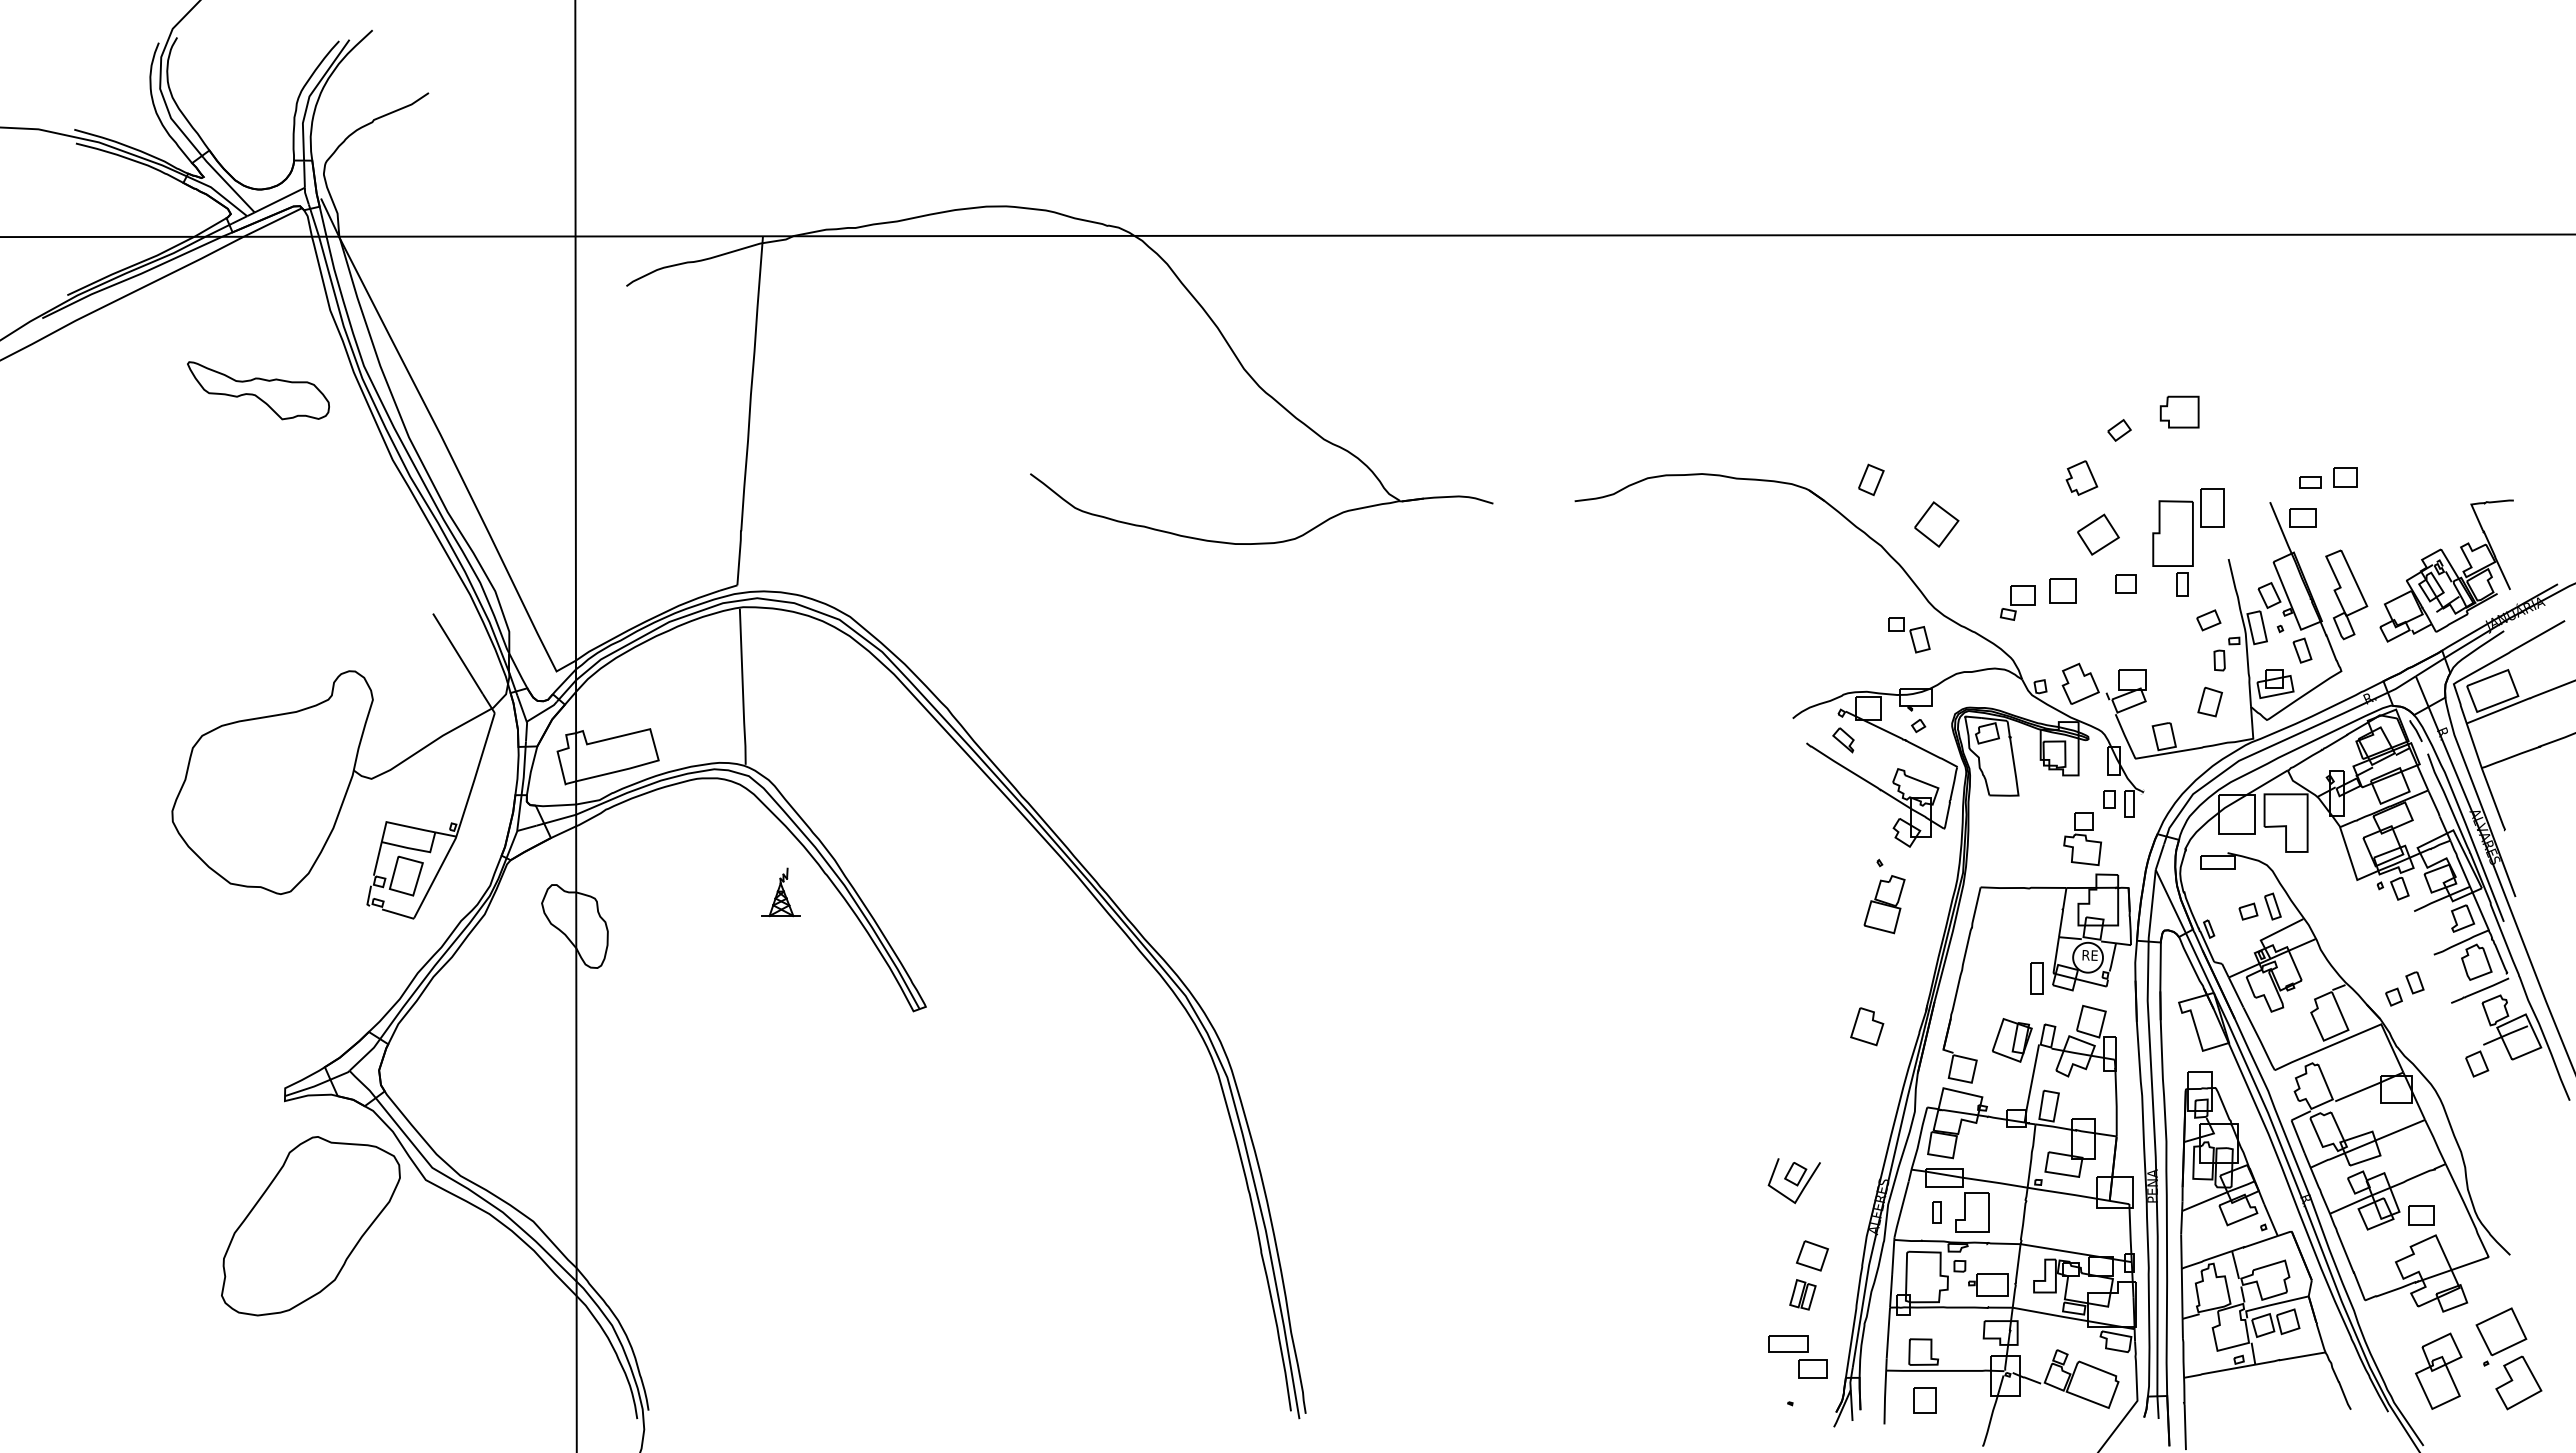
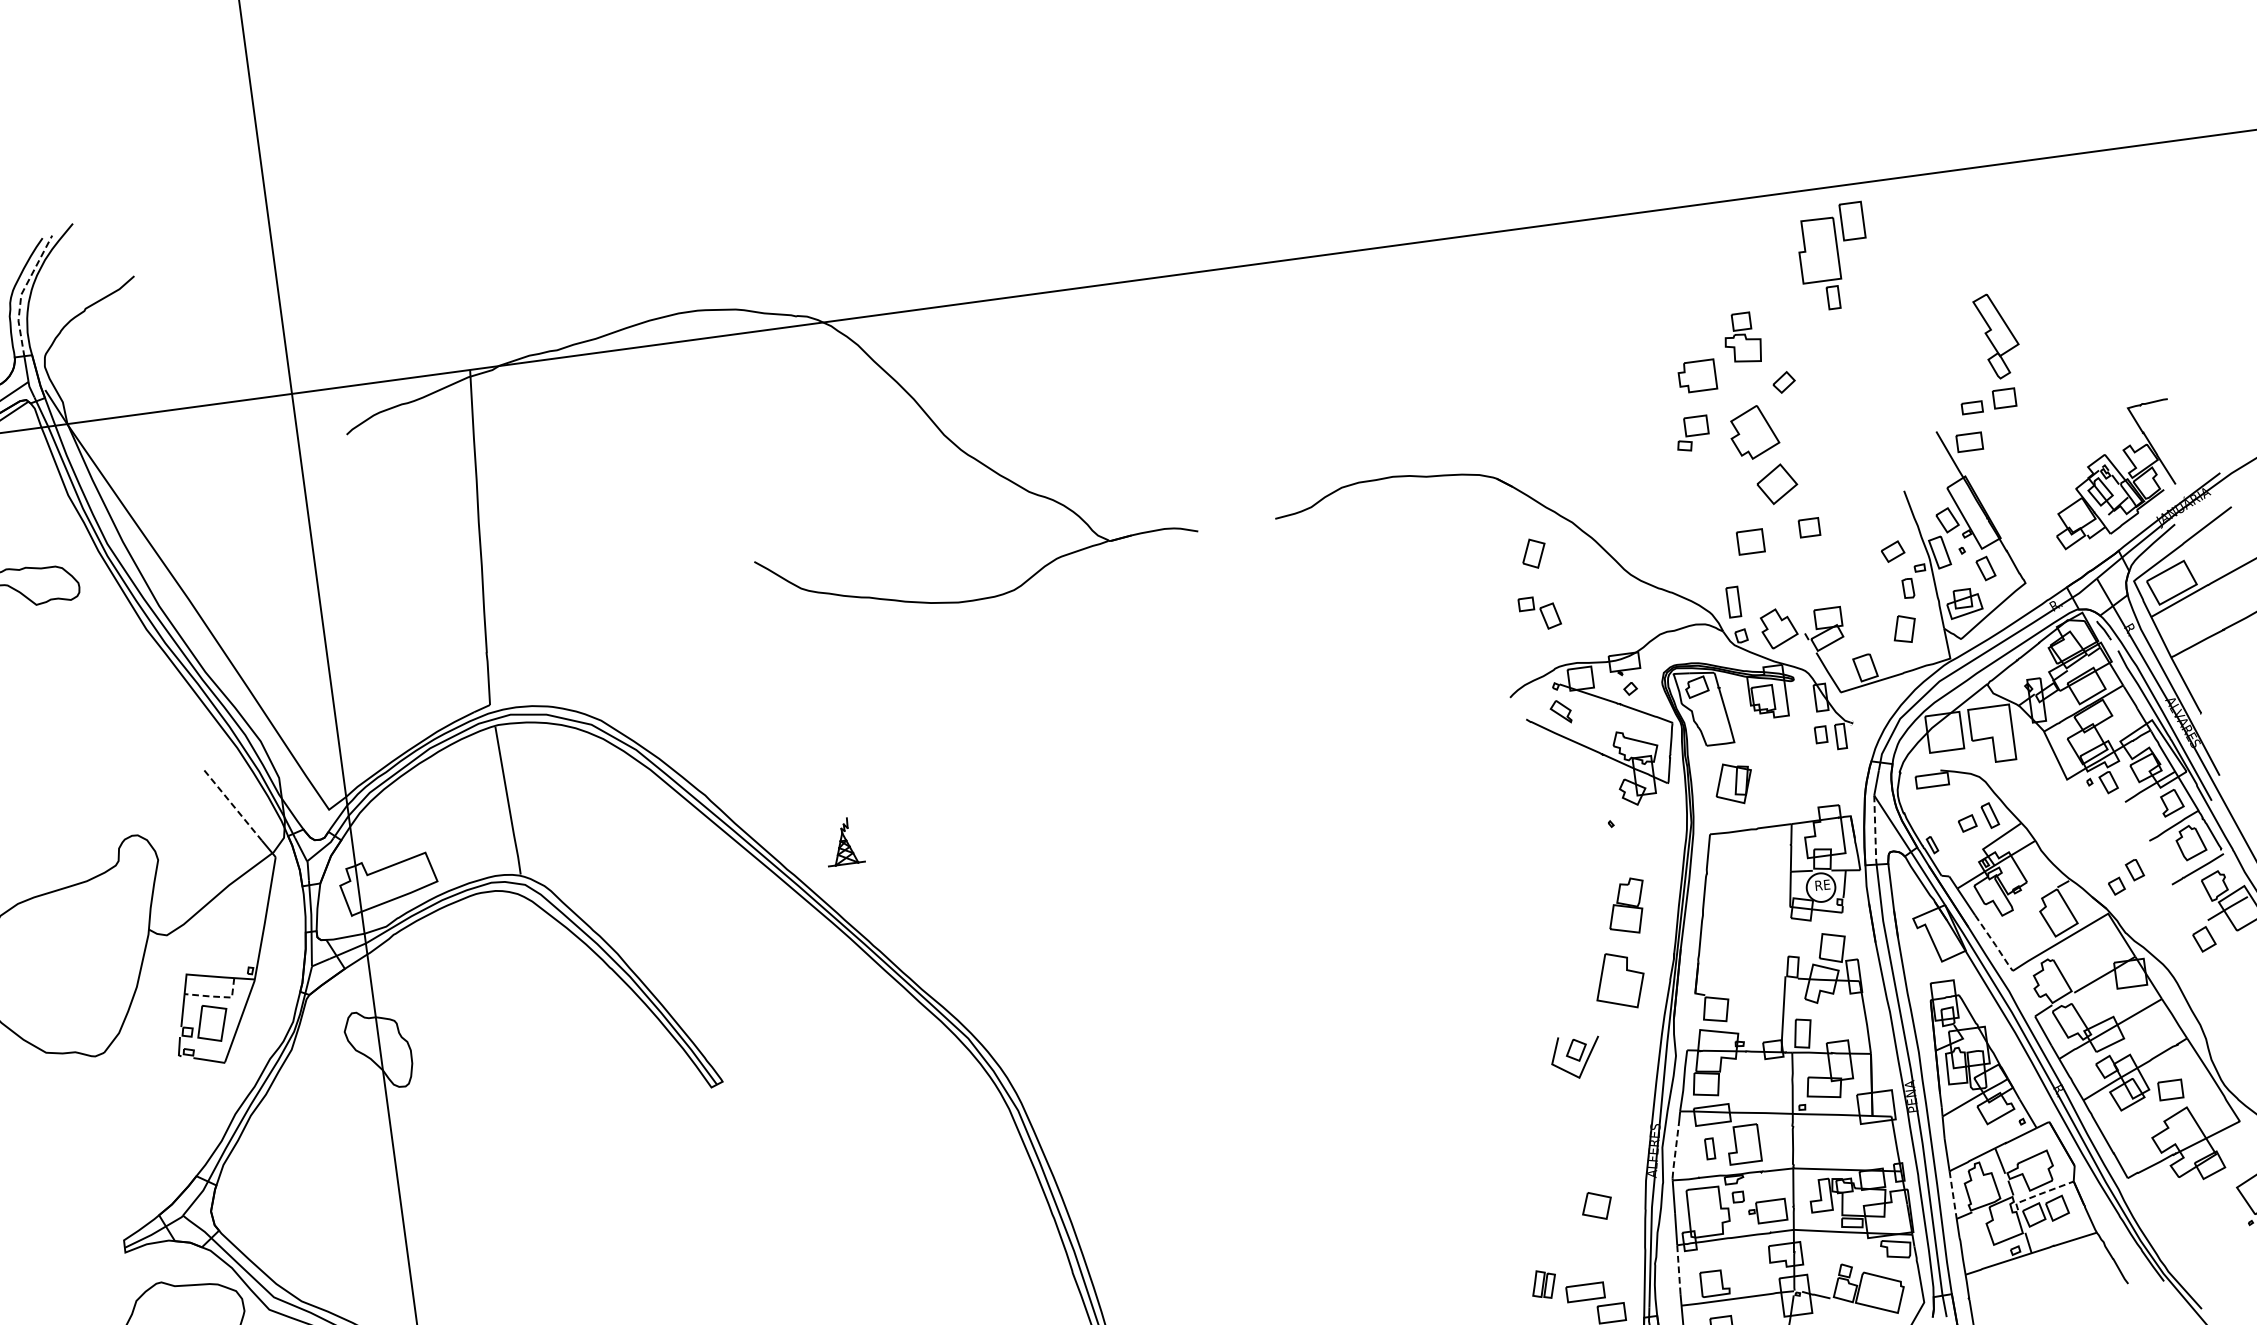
line: (310, 95) -> (22, 293), solid -> dashed
part: (2179, 411) -> (1697, 375), moved
part: (2081, 477) -> (1753, 432), size x1.6
part: (1871, 479) -> (1534, 553), moved
part: (1936, 524) -> (1622, 495), removed
part: (2188, 542) -> (1834, 256), moved
part: (2346, 594) -> (1997, 335), moved
part: (2017, 602) -> (1692, 433), moved
part: (1909, 635) -> (1540, 613), moved
line: (458, 654) -> (233, 806), solid -> dashed
part: (2082, 838) -> (1742, 337), moved
line: (415, 849) -> (217, 996), solid -> dashed
part: (780, 892) -> (843, 841), moved
part: (1884, 904) -> (1626, 906), moved
line: (2151, 906) -> (1874, 830), solid -> dashed
part: (2036, 978) -> (1733, 602), moved
part: (1867, 1026) -> (1620, 980), size x1.6
line: (2259, 1039) -> (1994, 943), solid -> dashed
part: (2012, 1040) -> (1734, 783), moved
part: (1793, 1181) -> (1575, 1057), moved
line: (1901, 1210) -> (1675, 1151), solid -> dashed
part: (1802, 1294) -> (1543, 1284), moved
line: (2182, 1294) -> (1953, 1195), solid -> dashed
line: (2272, 1304) -> (2040, 1193), solid -> dashed
line: (1888, 1333) -> (1679, 1270), solid -> dashed
part: (2438, 1370) -> (2206, 1235), removed

